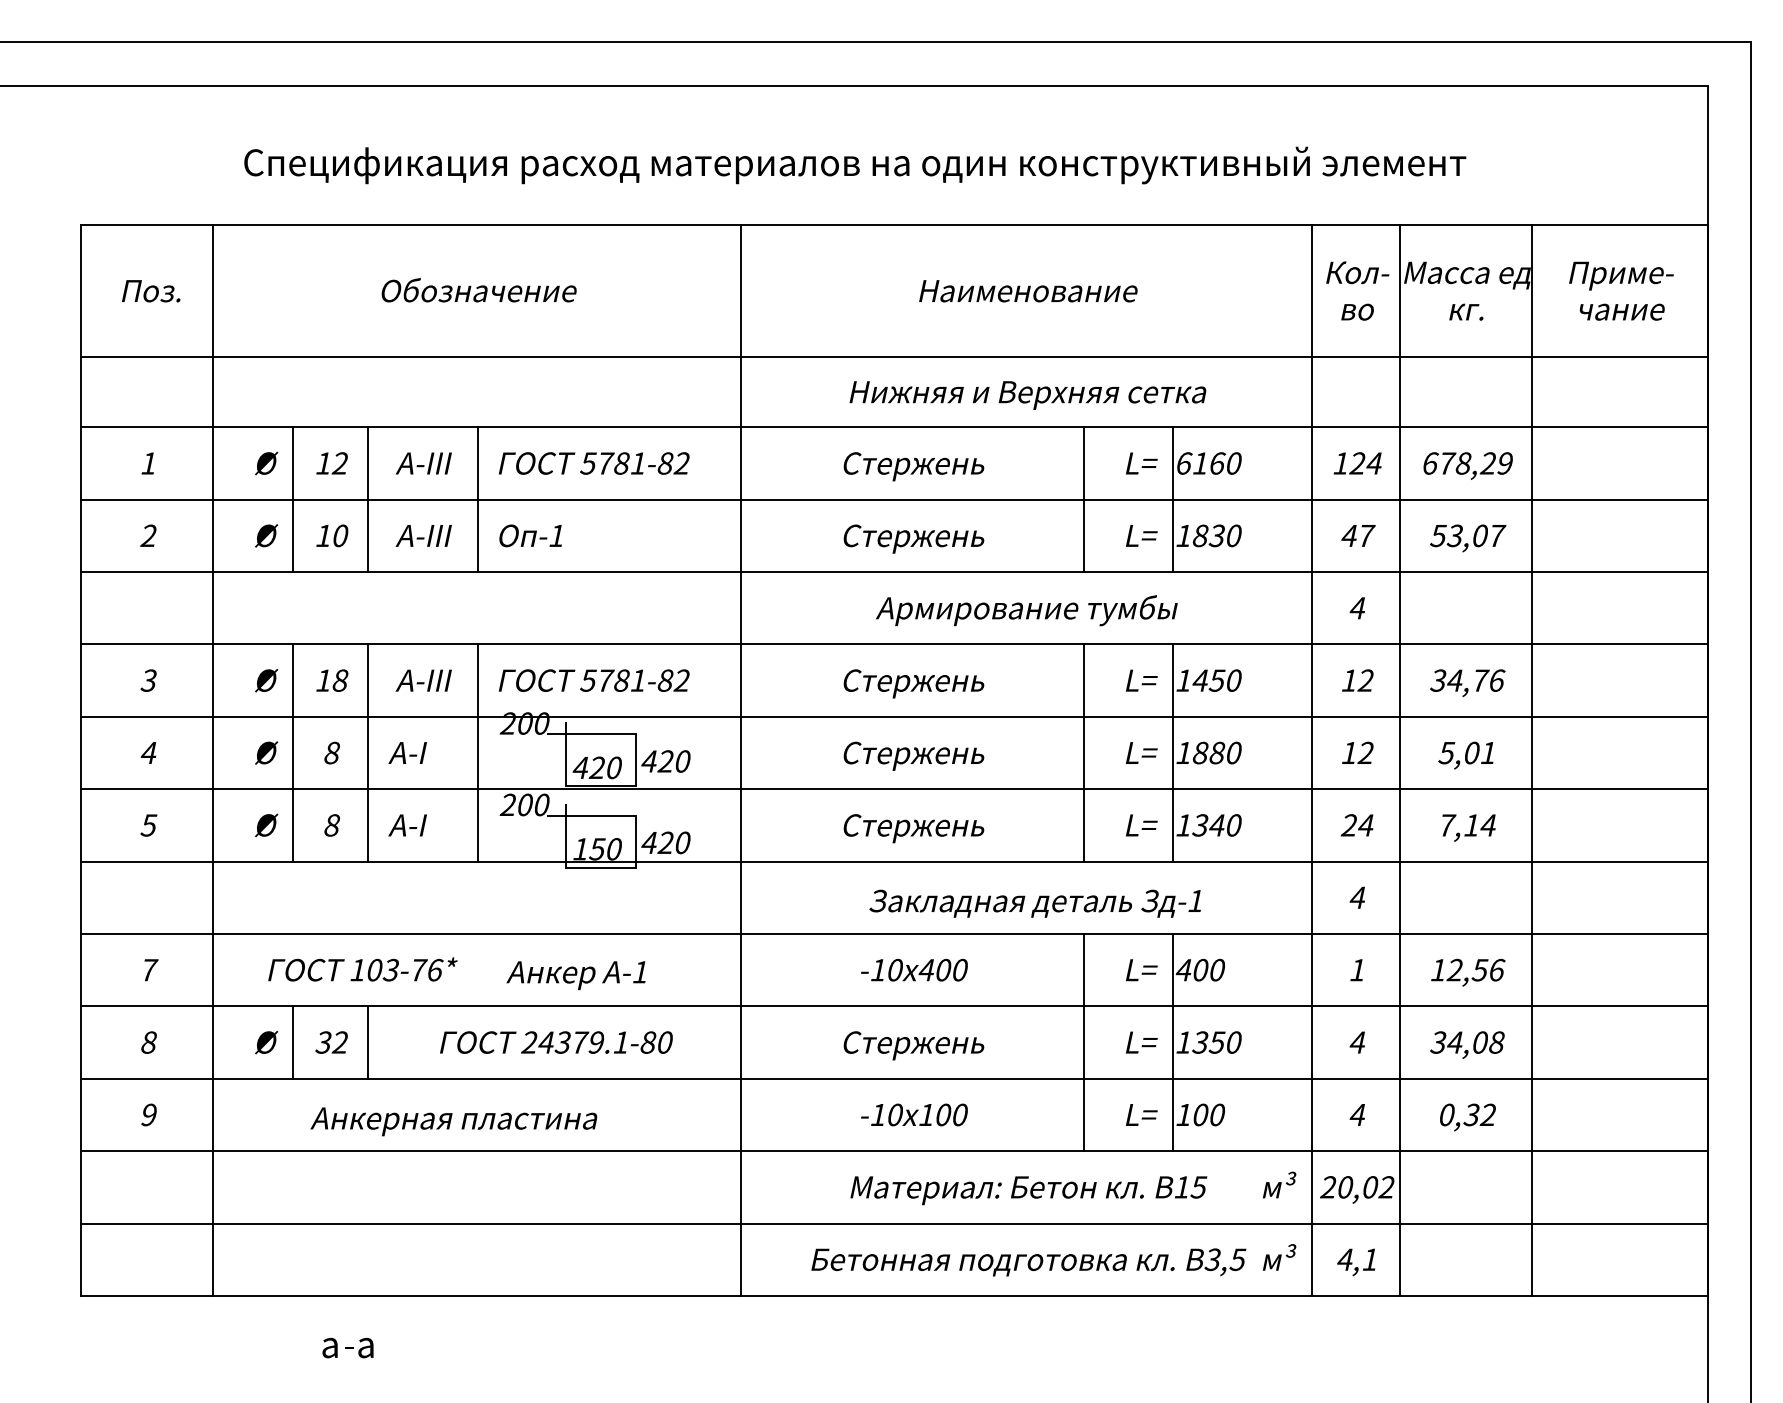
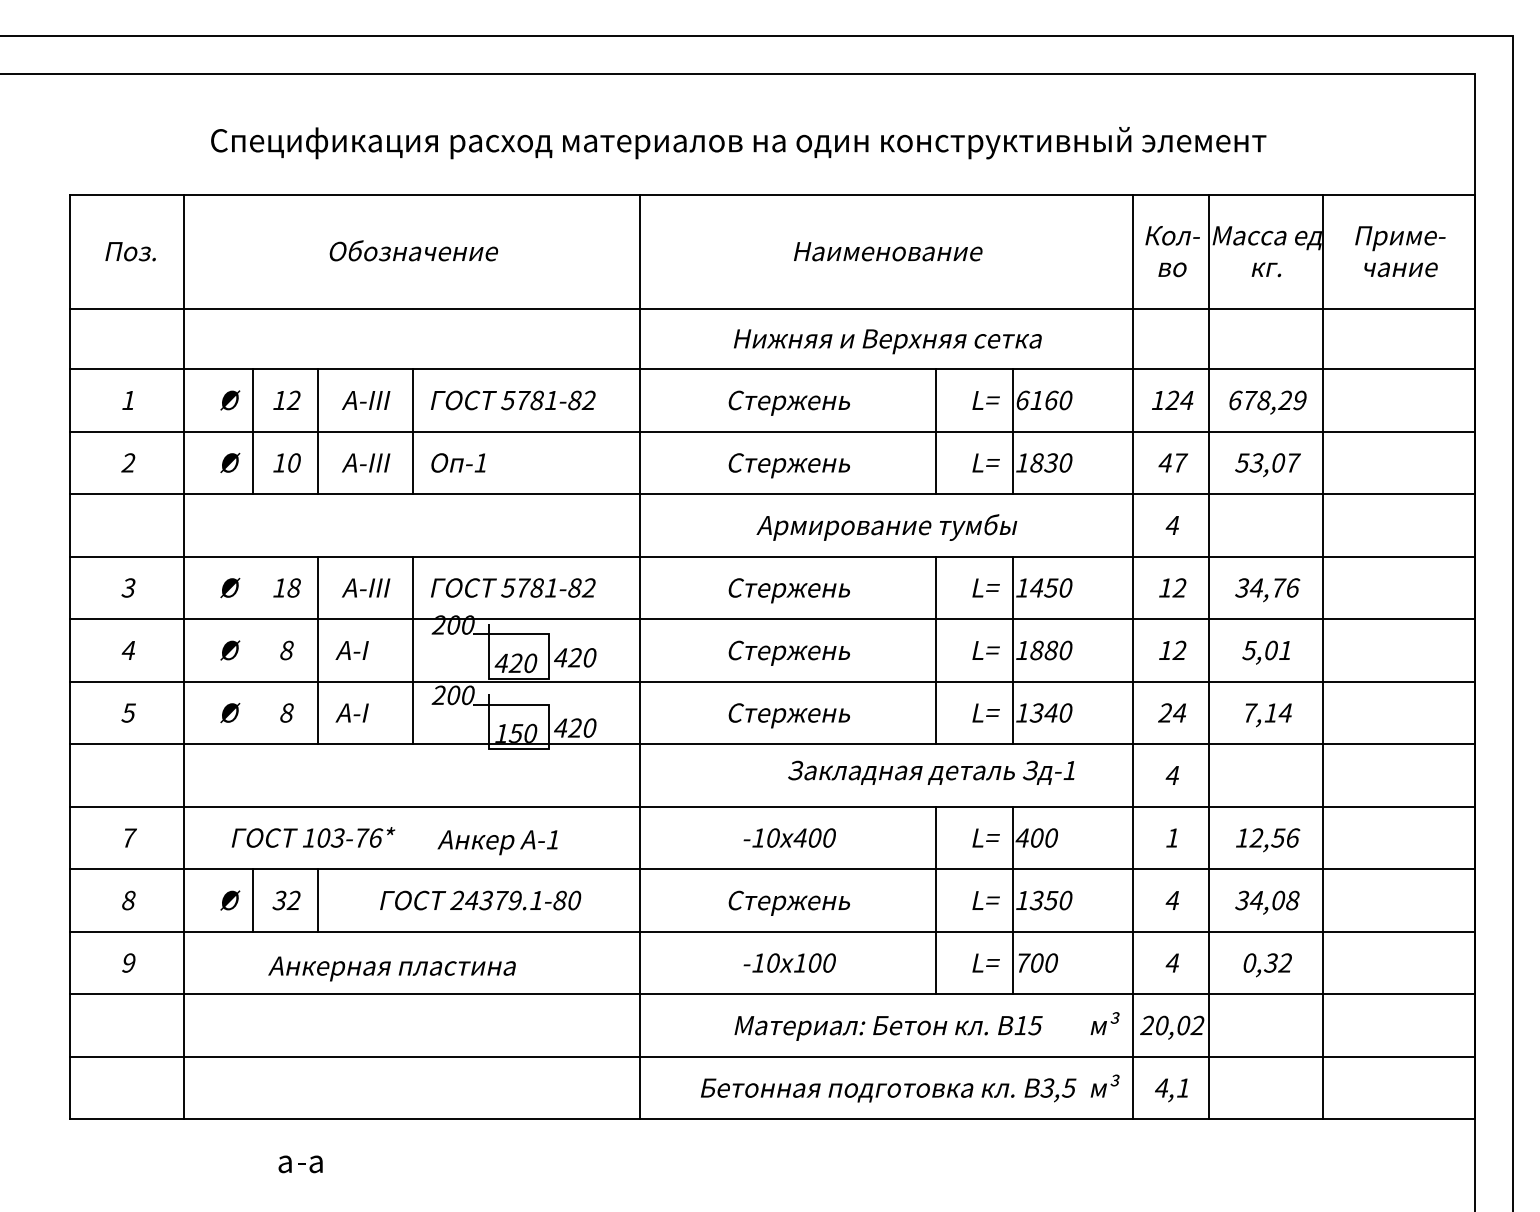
line: (292, 752) -> (252, 650), removed
text: (1034, 903) -> (930, 772), moved
text: (1184, 1114) -> (1023, 962), 100 -> 700

